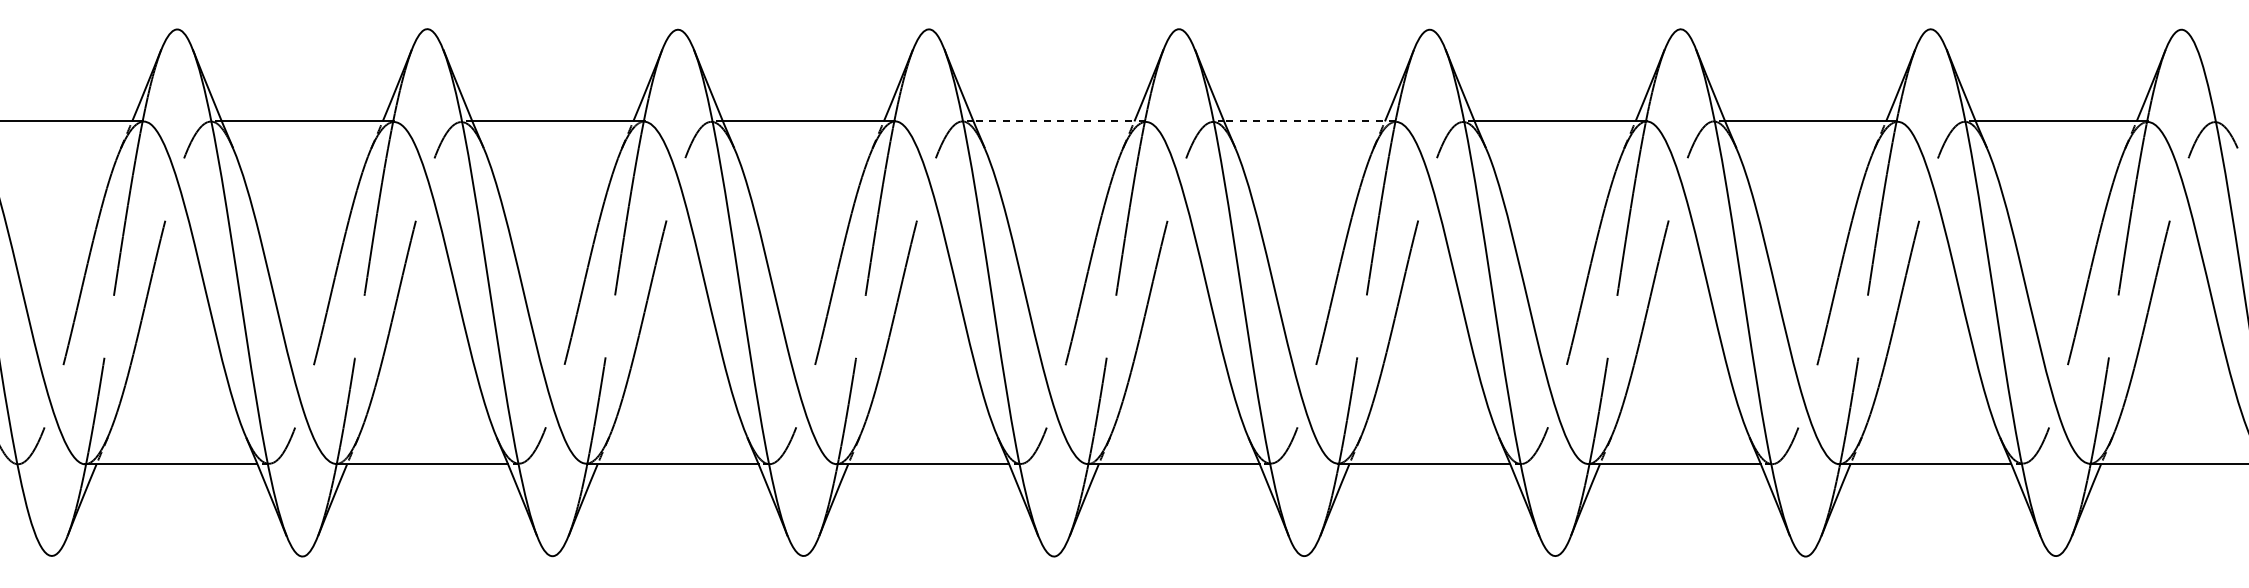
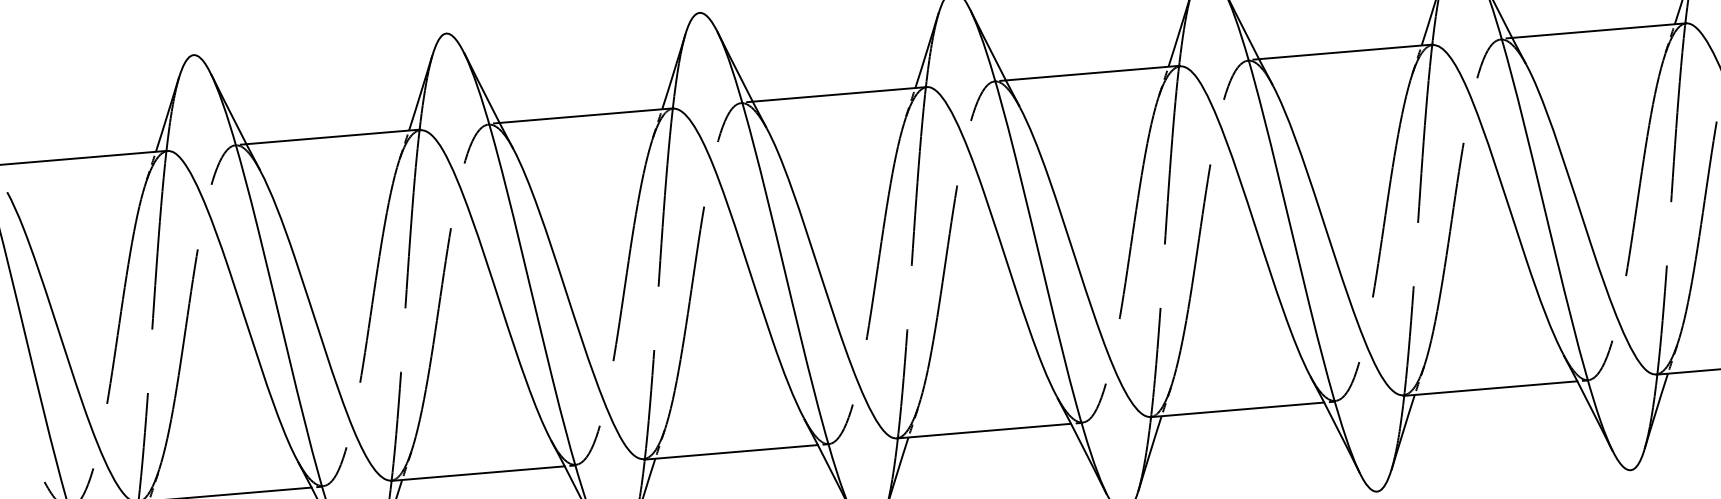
line: (1059, 121) -> (1092, 73), dashed -> solid
line: (1309, 121) -> (1345, 52), dashed -> solid

